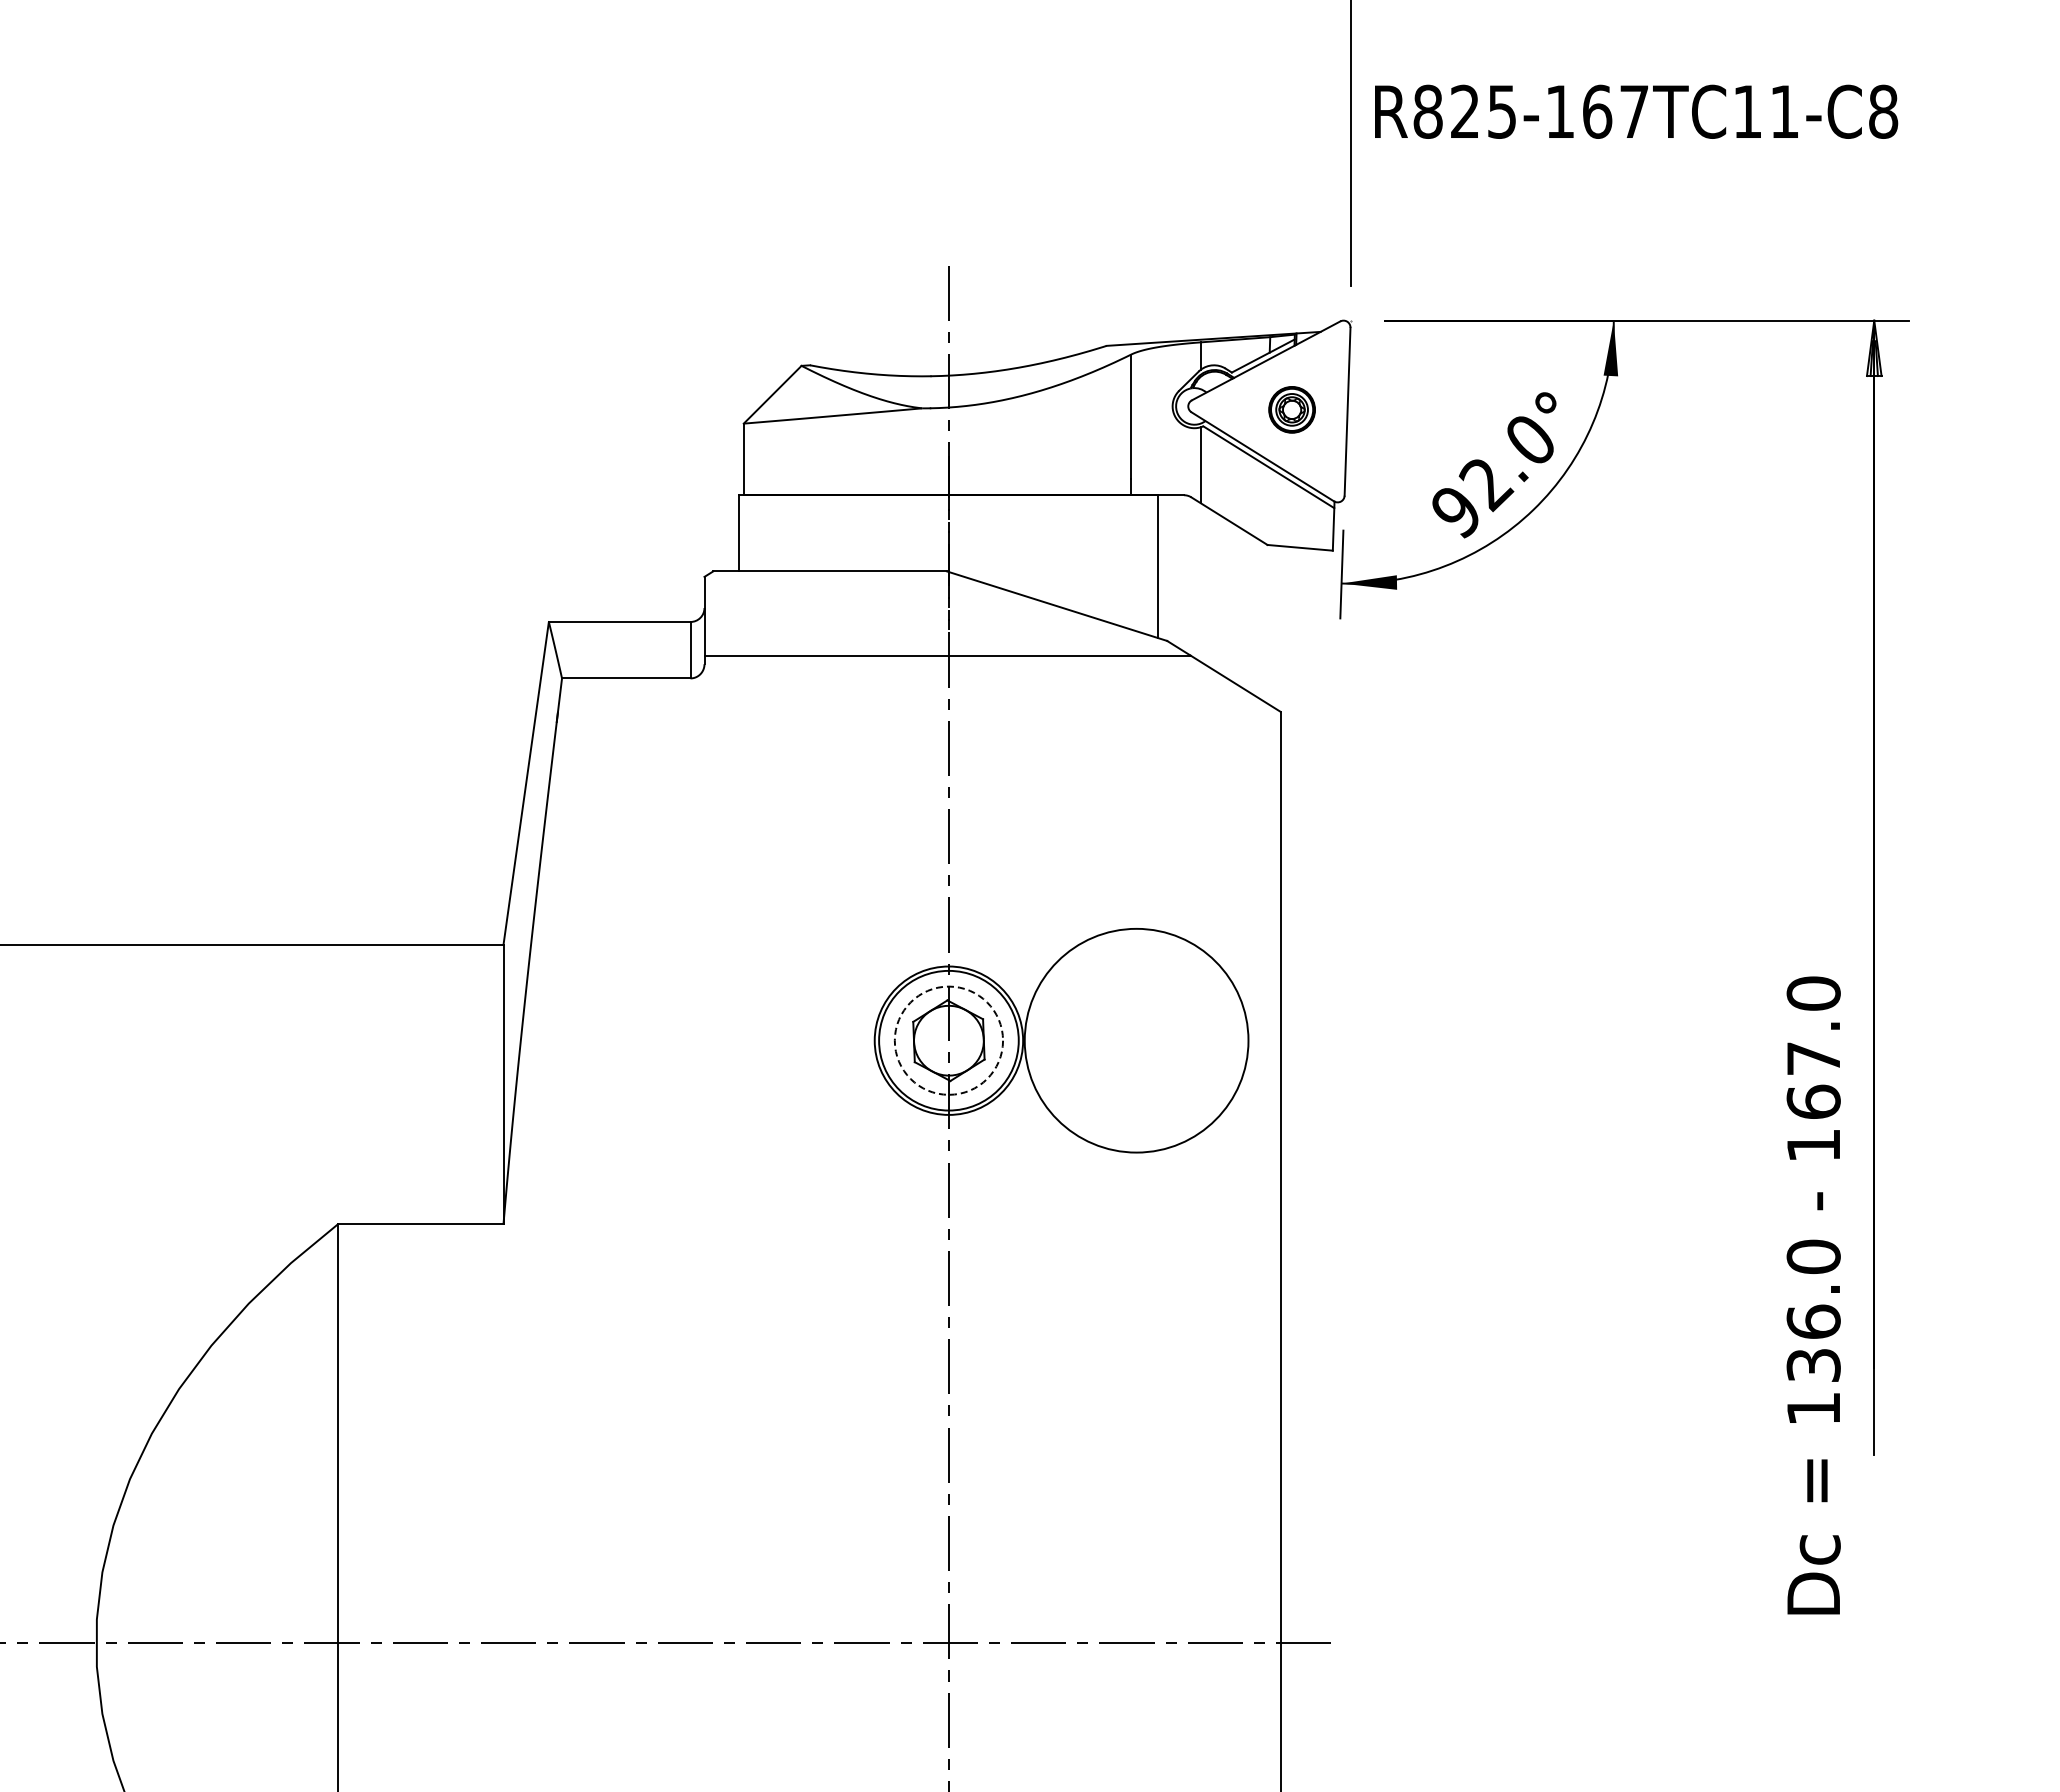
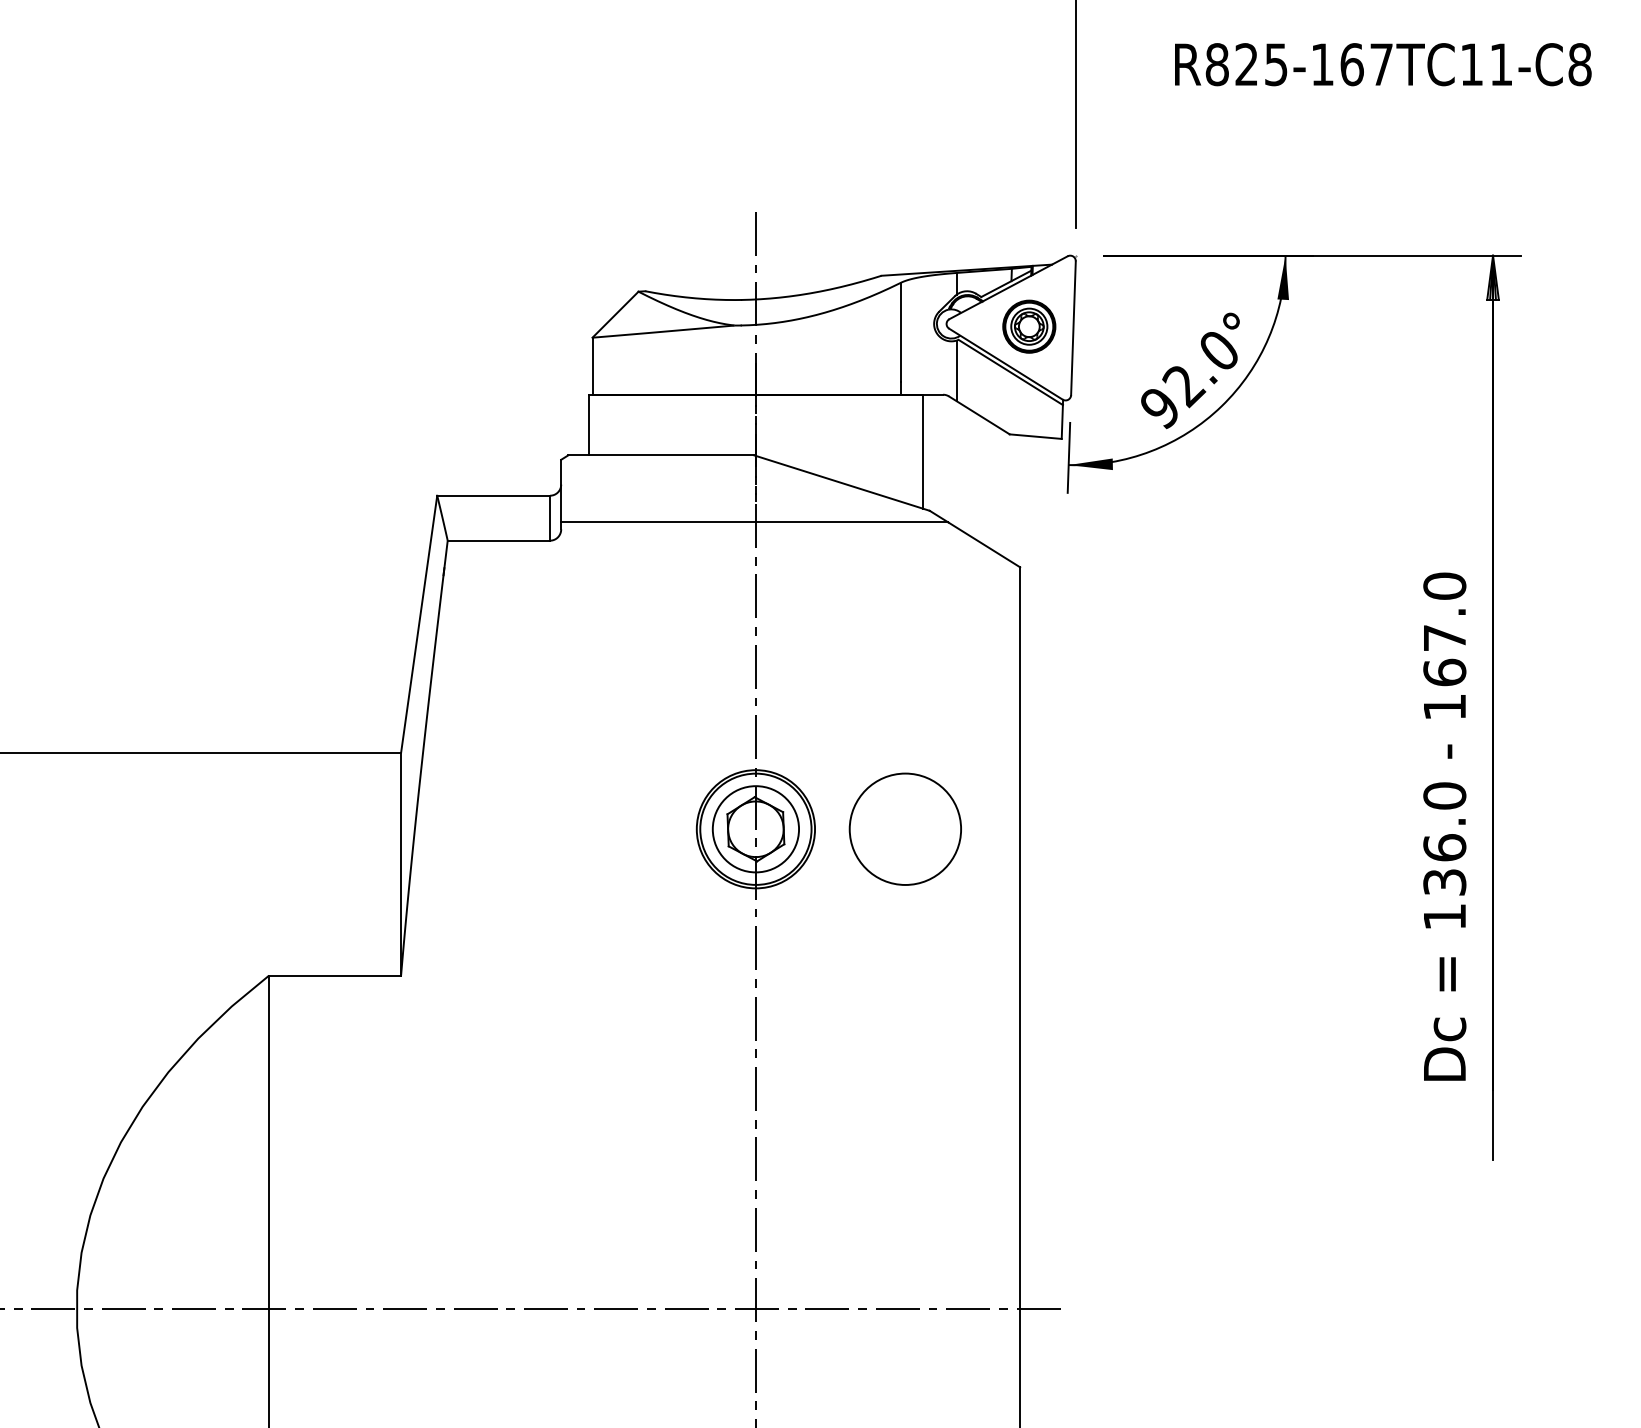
text: (1636, 111) -> (1383, 64), moved
part: (1291, 409) -> (1028, 326), size x1.43
circle: (948, 1040) -> (755, 829), dashed -> solid
circle: (1136, 1040) -> (905, 829), size x0.62
text: (1813, 1295) -> (1444, 826), moved

